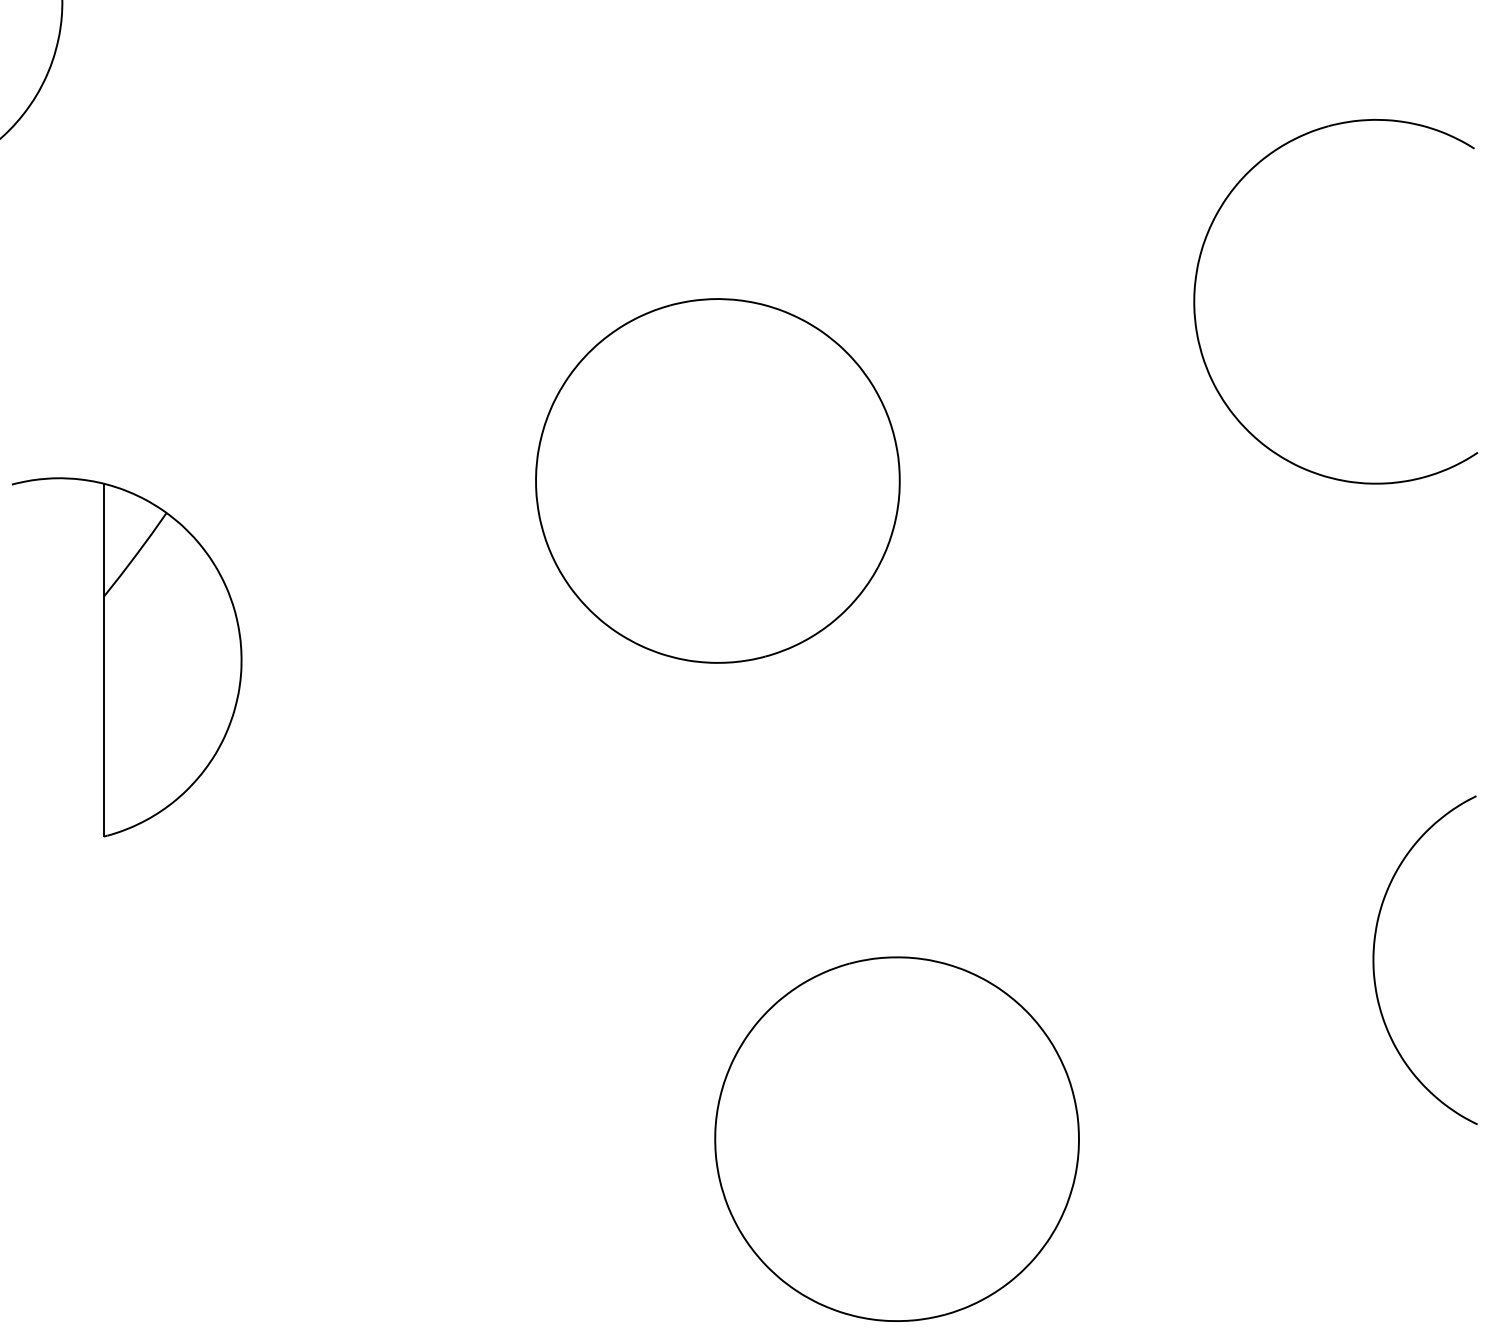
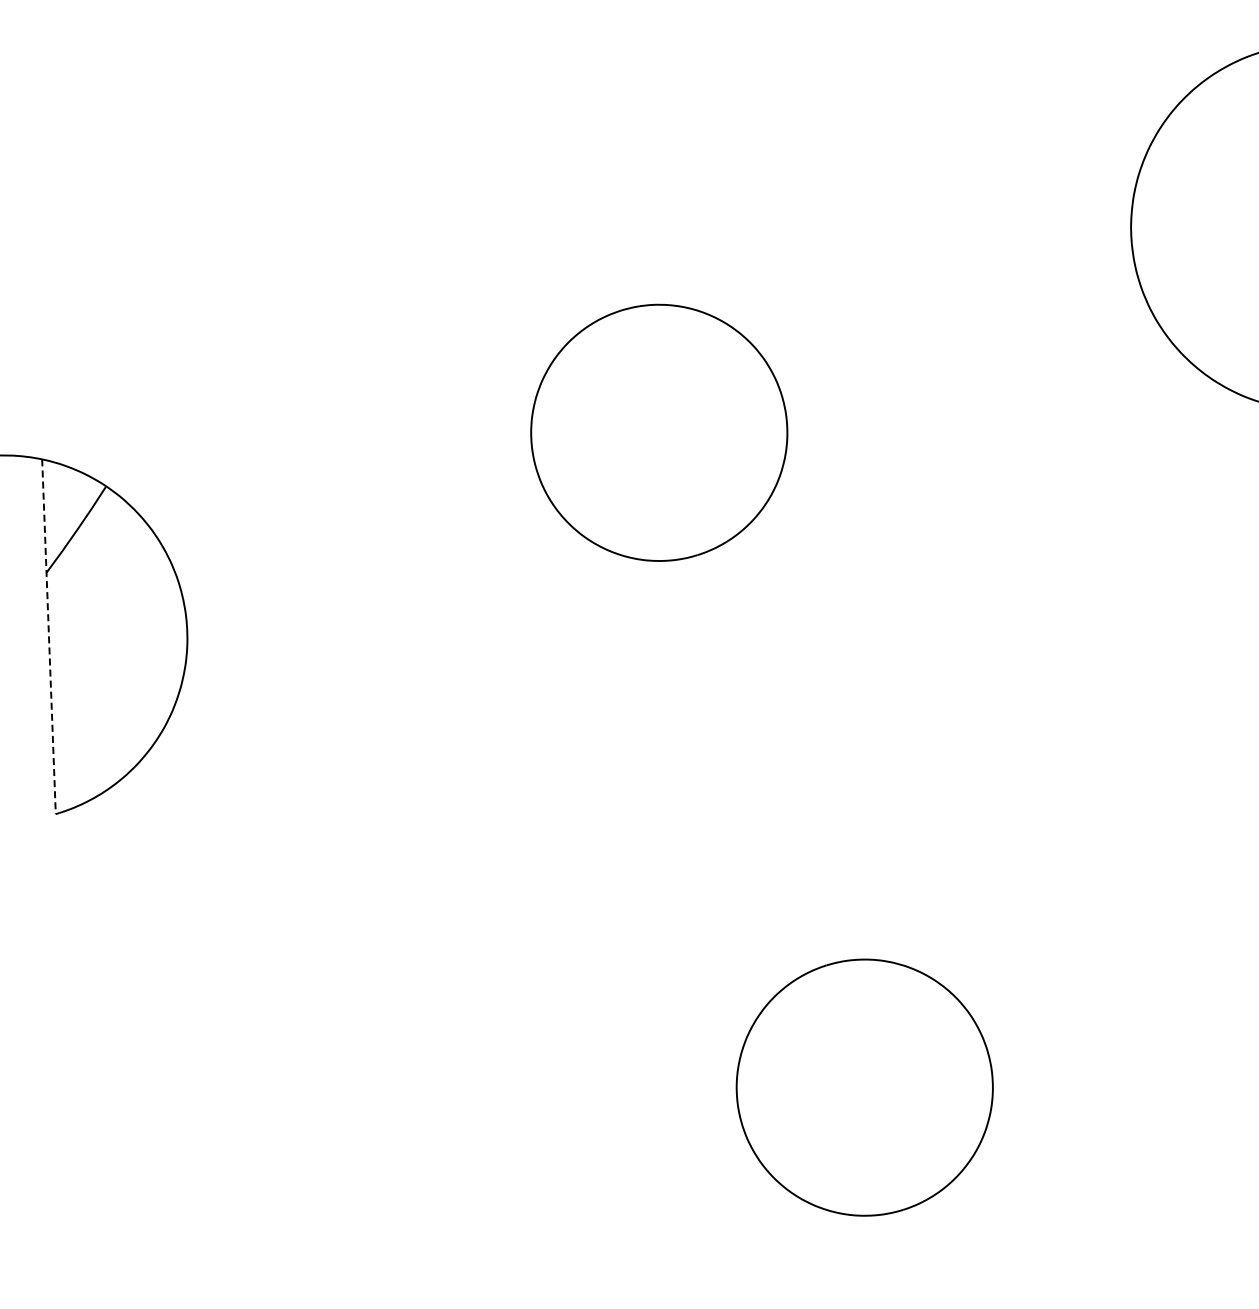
part: (717, 480) -> (658, 432), size x0.7
line: (104, 660) -> (49, 637), solid -> dashed
part: (896, 1138) -> (864, 1087), size x0.7

